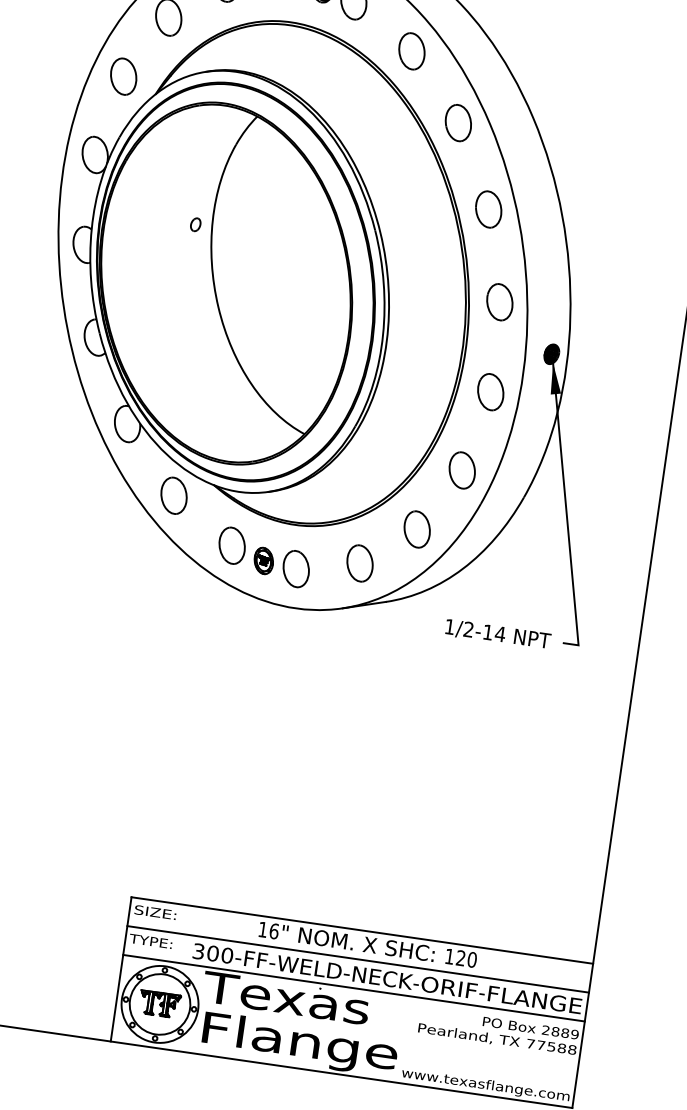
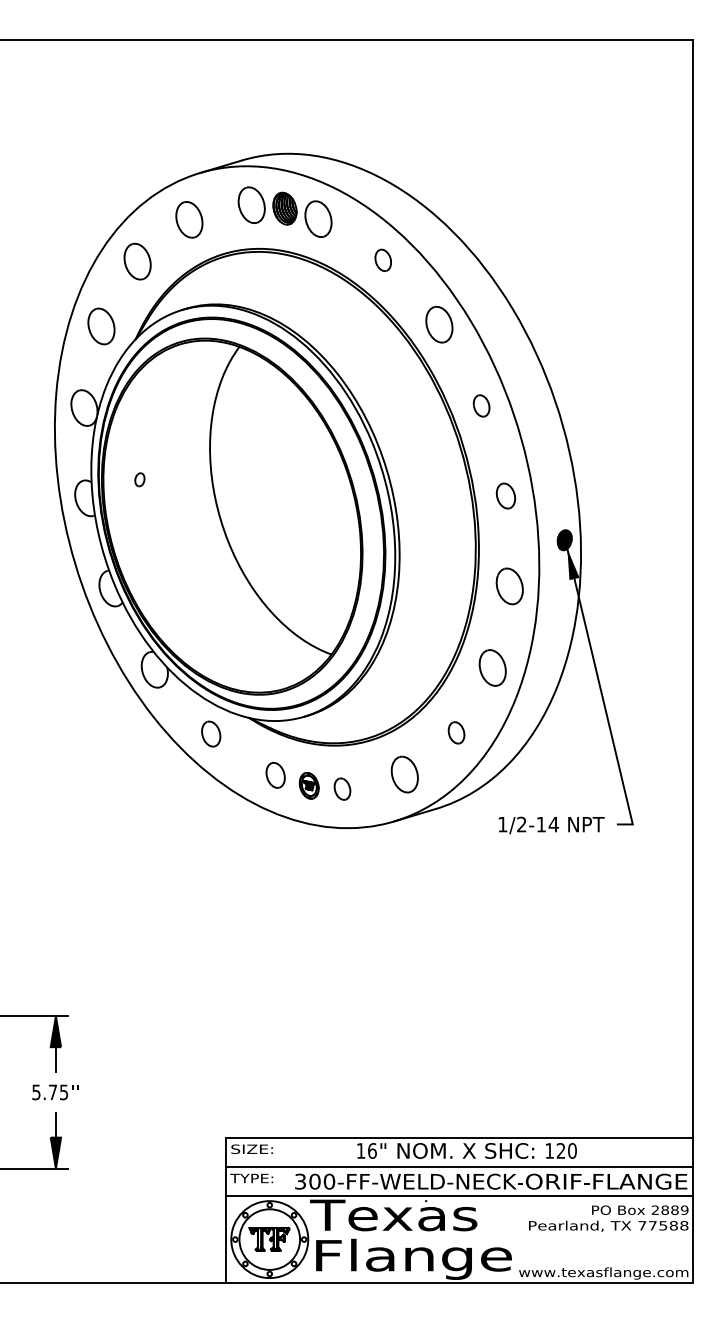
part: (412, 51) -> (383, 260), size x0.6
part: (488, 209) -> (481, 405), size x0.6
part: (195, 224) -> (139, 479), moved
part: (499, 301) -> (505, 495), size x0.7
part: (174, 495) -> (211, 733), size x0.7
part: (417, 529) -> (456, 732), size x0.6
part: (231, 545) -> (275, 775), size x0.7
part: (296, 568) -> (342, 788), size x0.6

